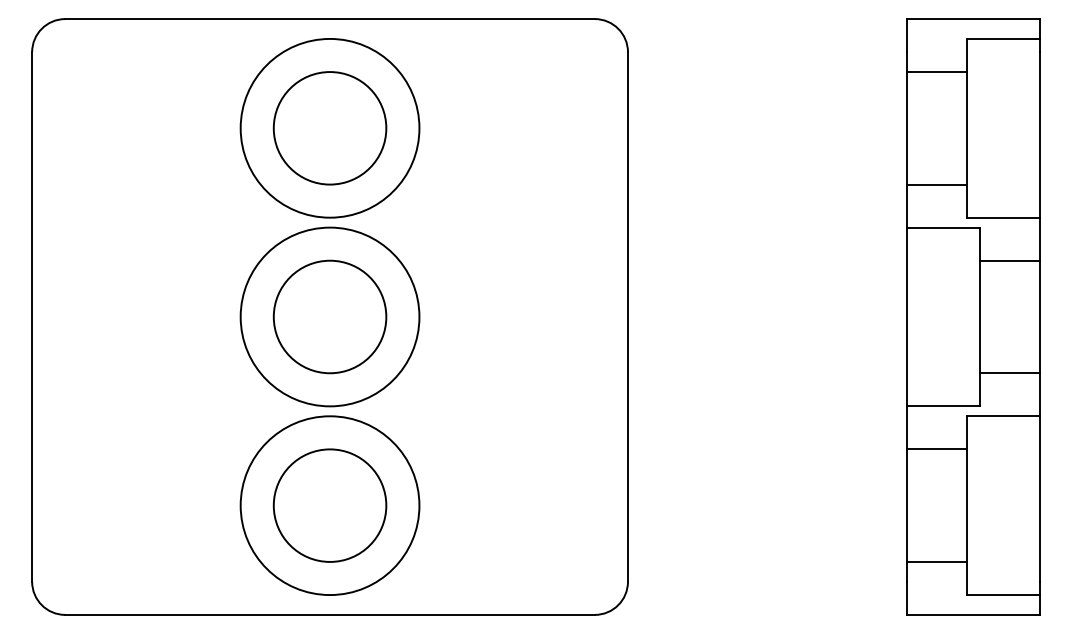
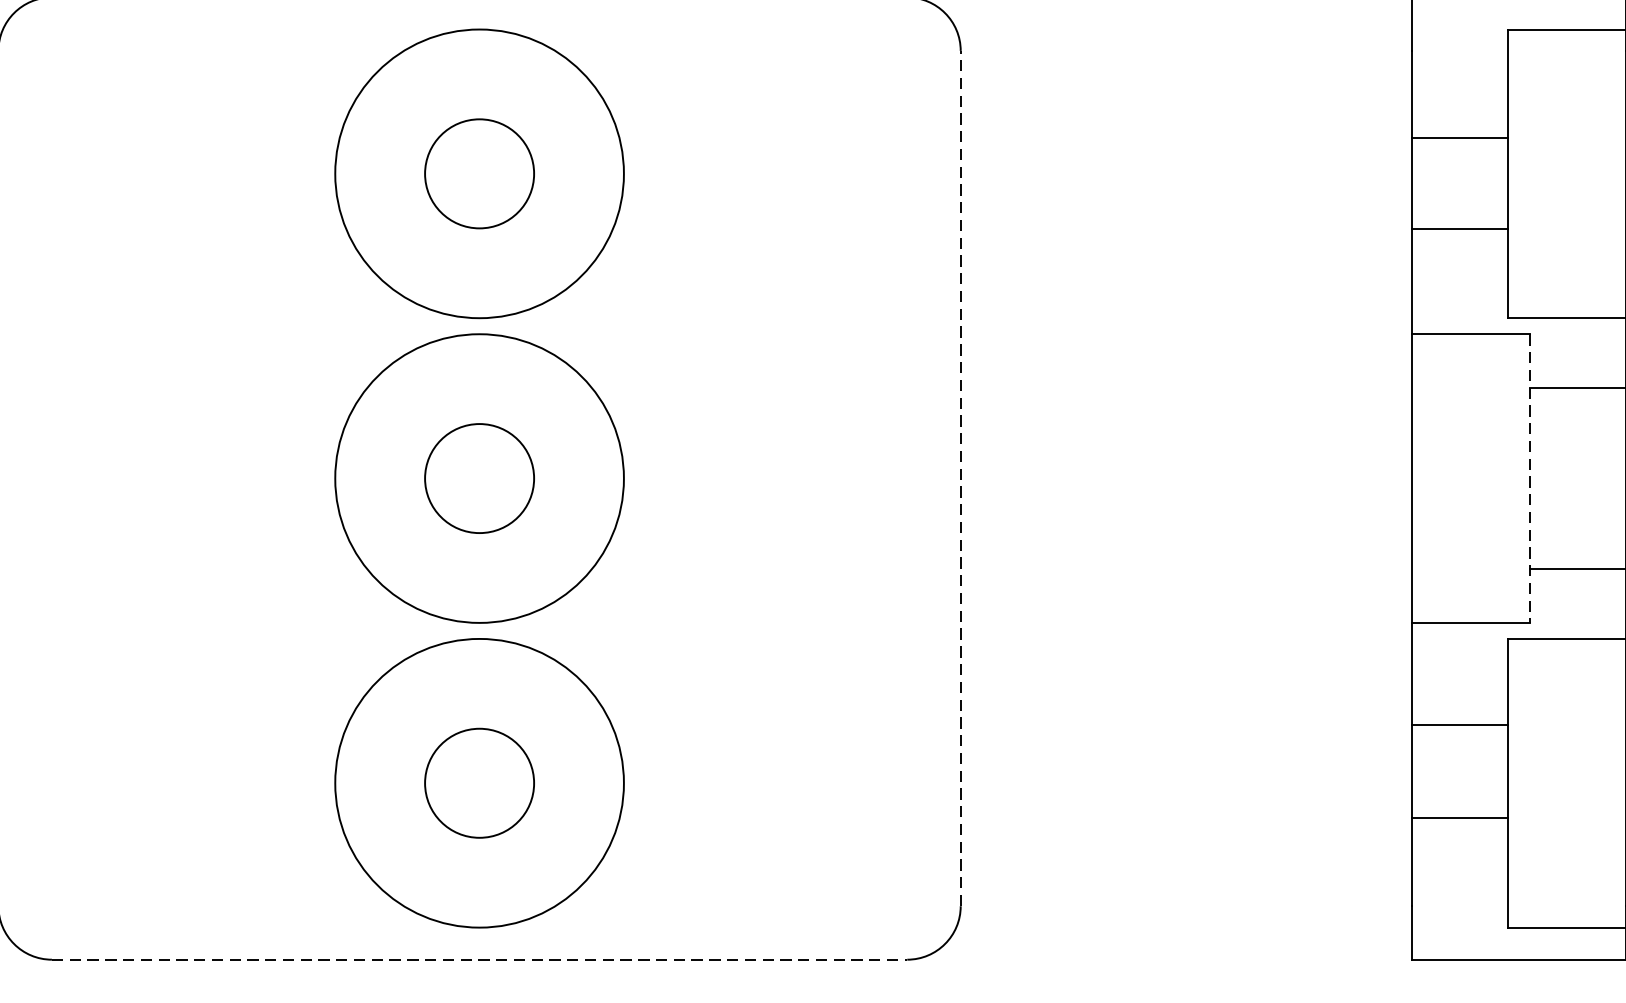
line: (937, 72) -> (1460, 138), moved
circle: (329, 128) -> (478, 174), size x0.6
line: (937, 184) -> (1460, 229), moved
circle: (329, 316) -> (478, 477), size x0.6
line: (627, 316) -> (959, 477), solid -> dashed
line: (980, 317) -> (1530, 479), solid -> dashed
line: (937, 449) -> (1460, 724), moved
circle: (329, 505) -> (478, 783), size x0.6
line: (937, 561) -> (1460, 816), moved
line: (330, 614) -> (480, 959), solid -> dashed

